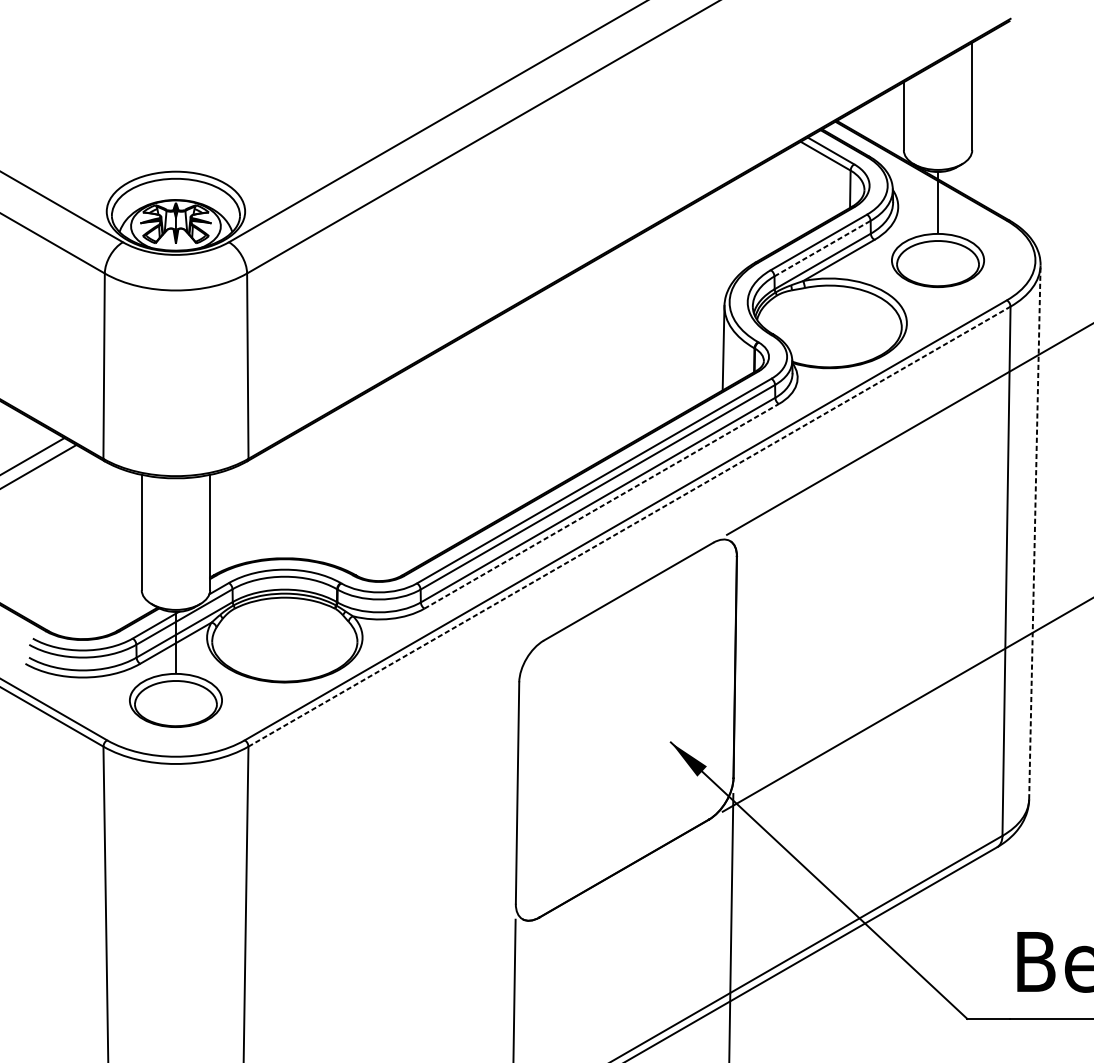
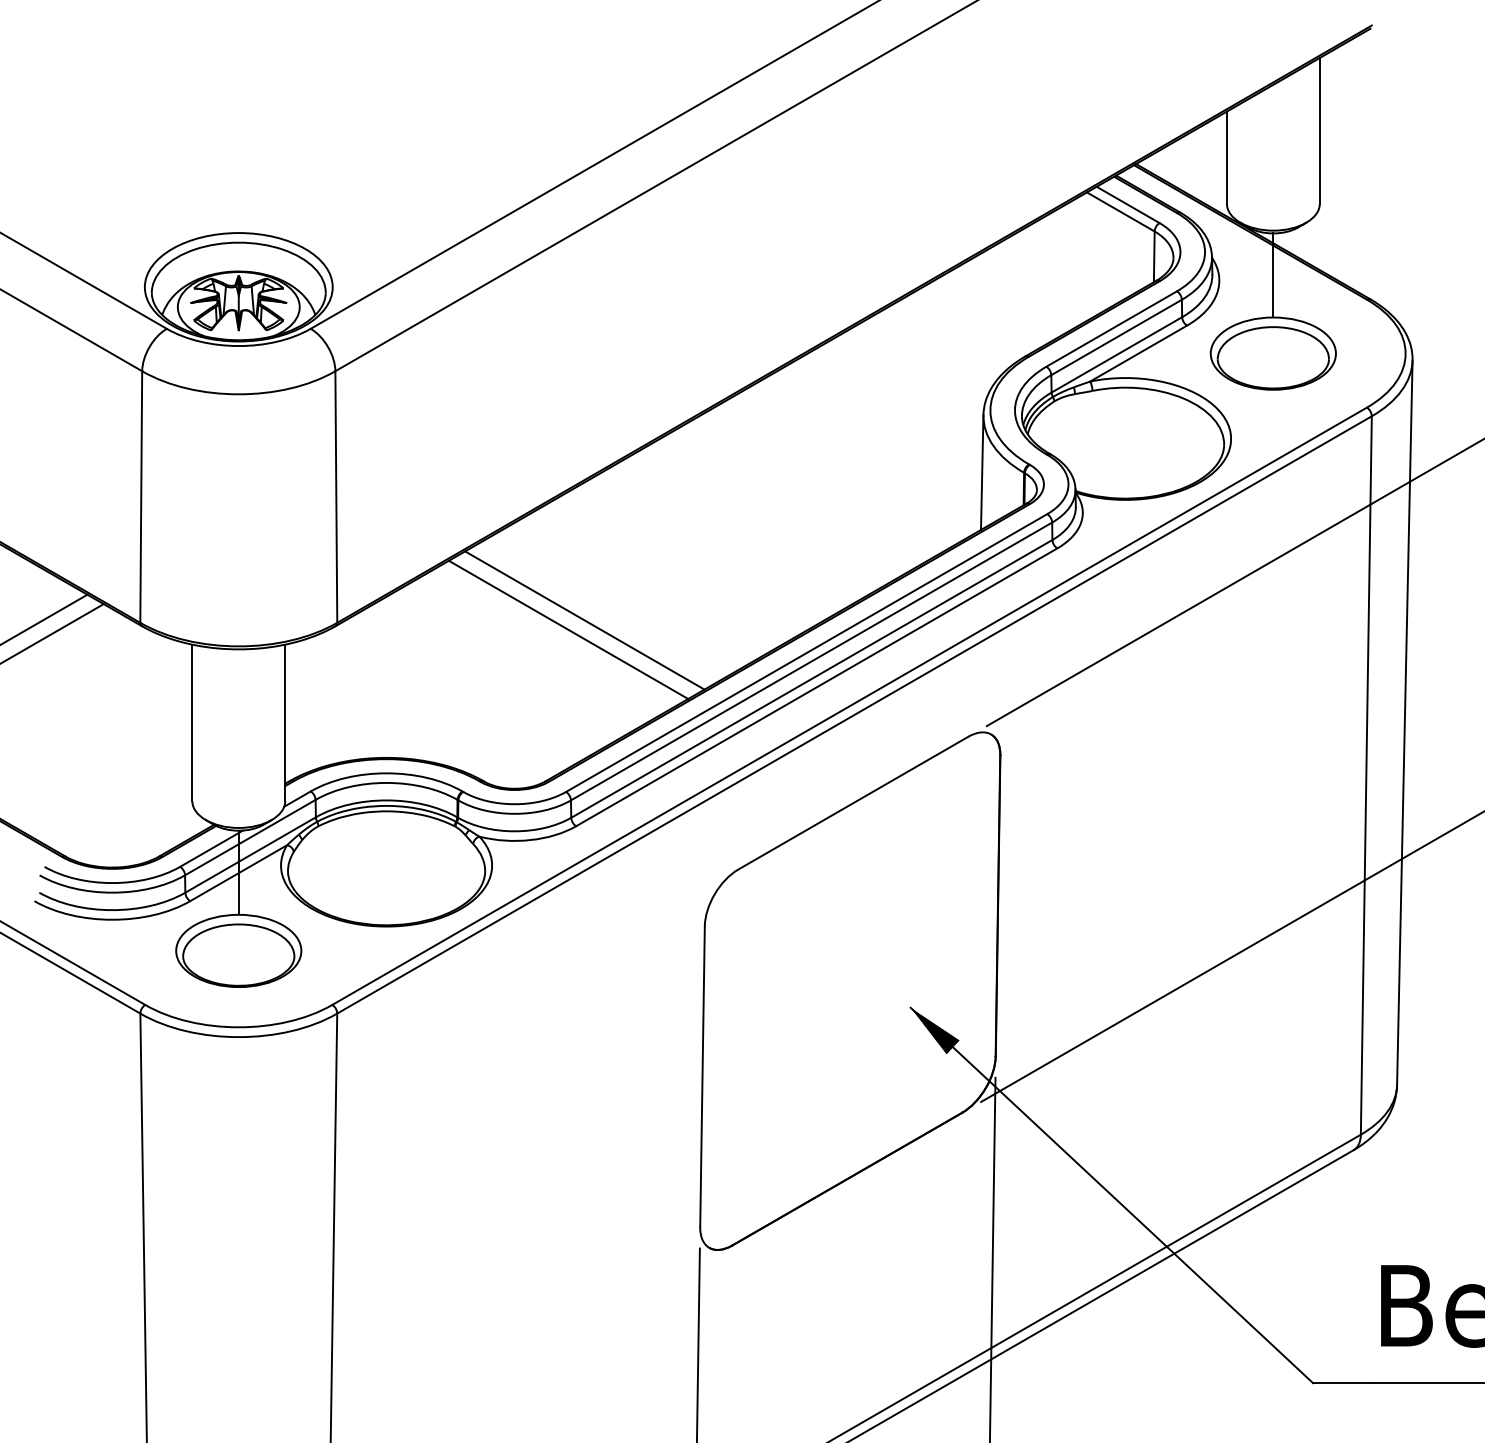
line: (823, 248) -> (1117, 337), dashed -> solid
line: (430, 457) -> (584, 620), added
line: (418, 463) -> (568, 629), added
line: (601, 506) -> (816, 687), dashed -> solid
line: (629, 526) -> (854, 714), dashed -> solid
line: (1034, 532) -> (1404, 722), dashed -> solid

